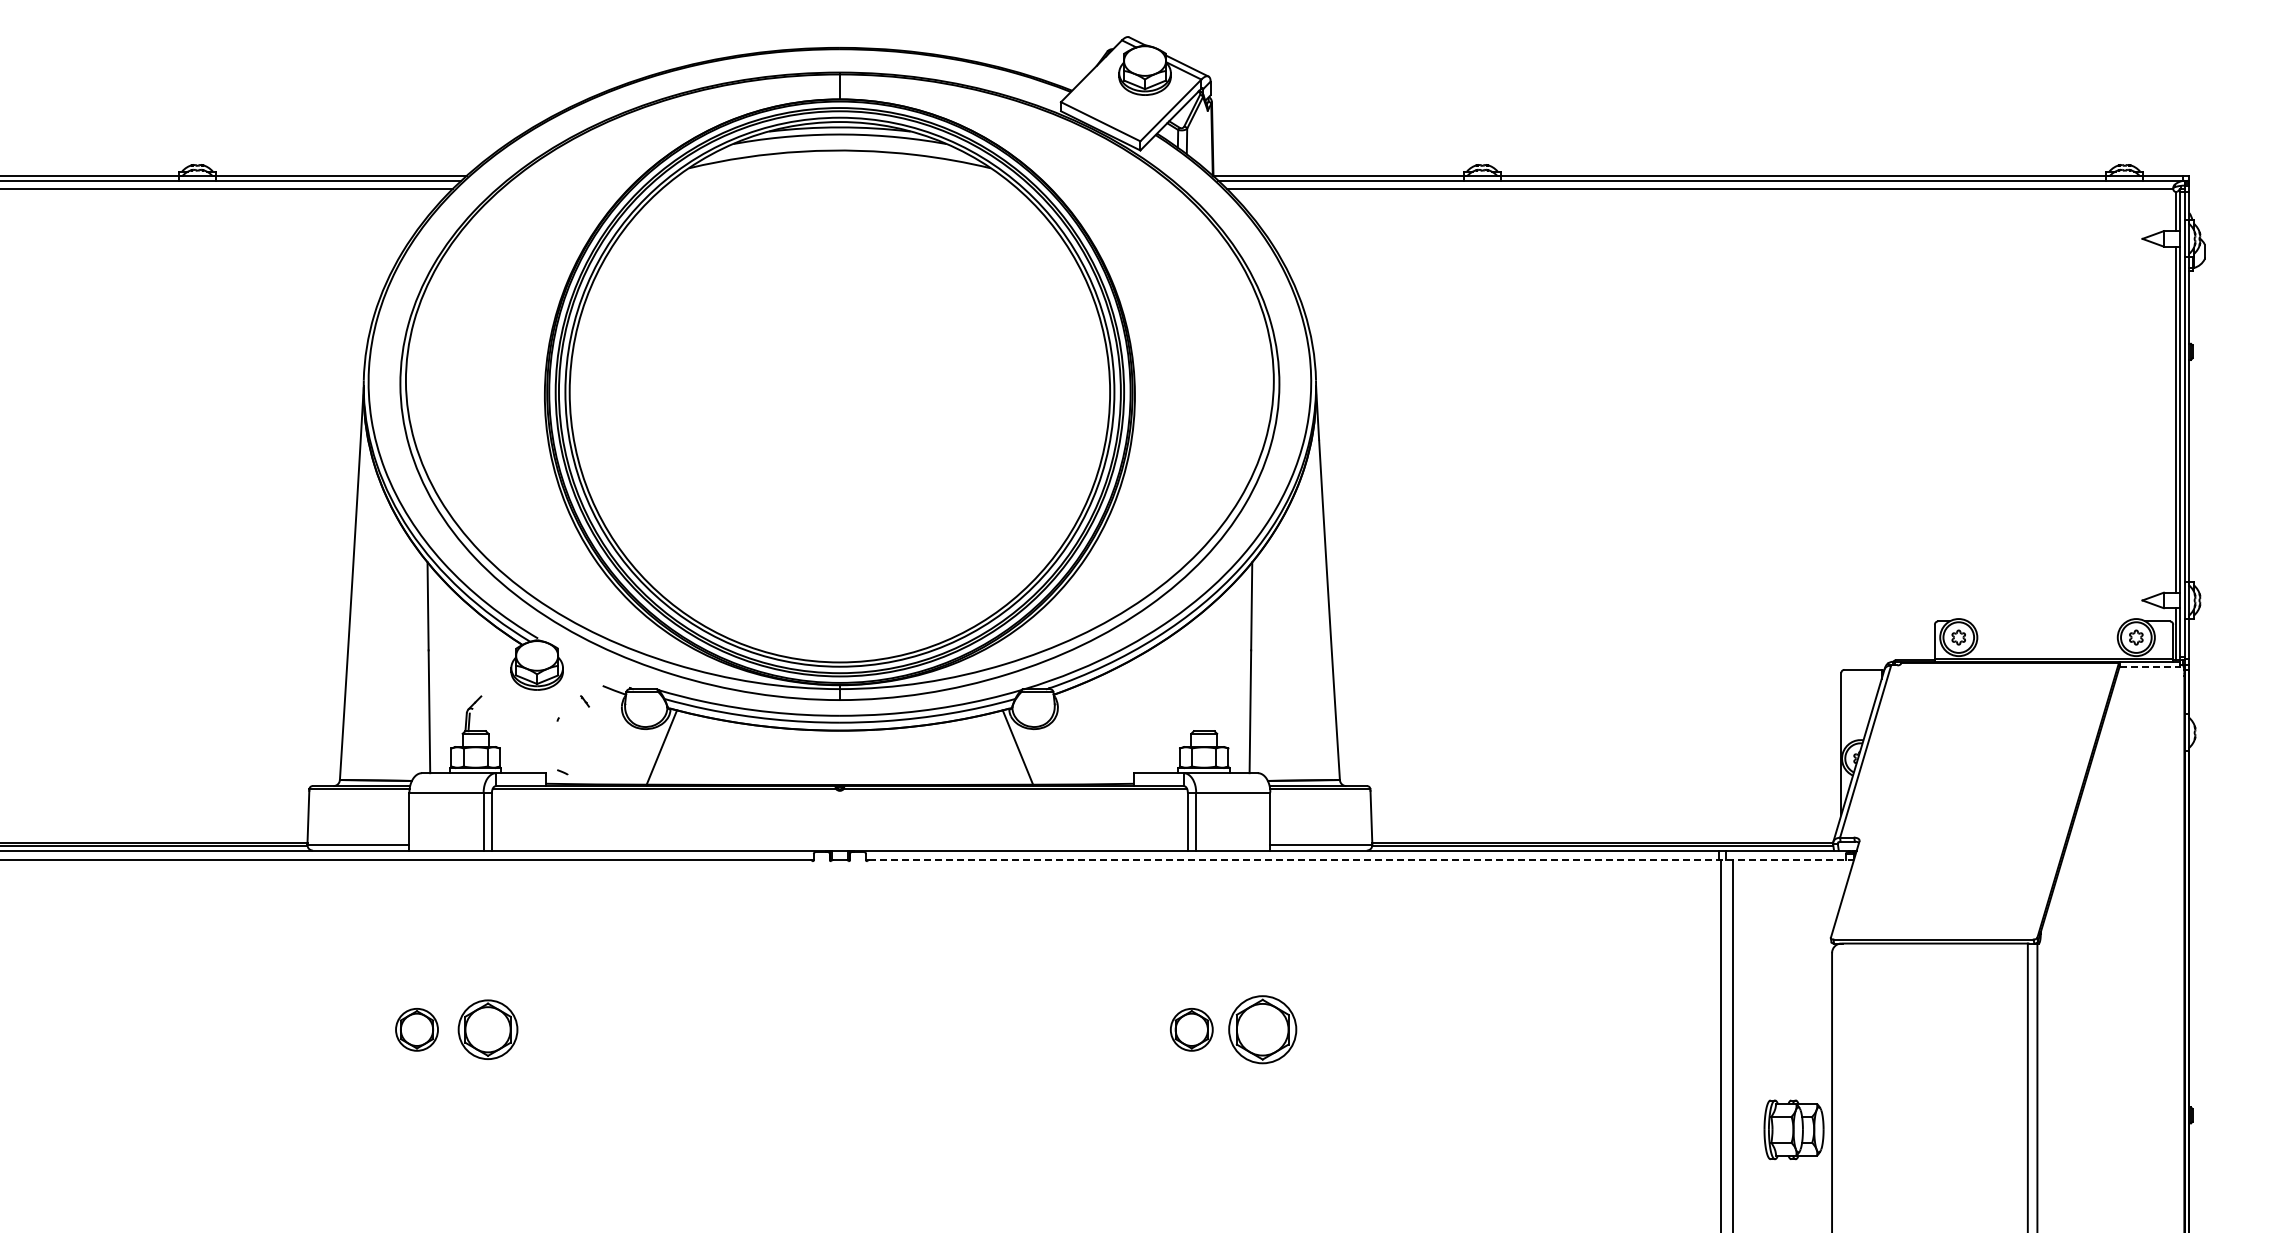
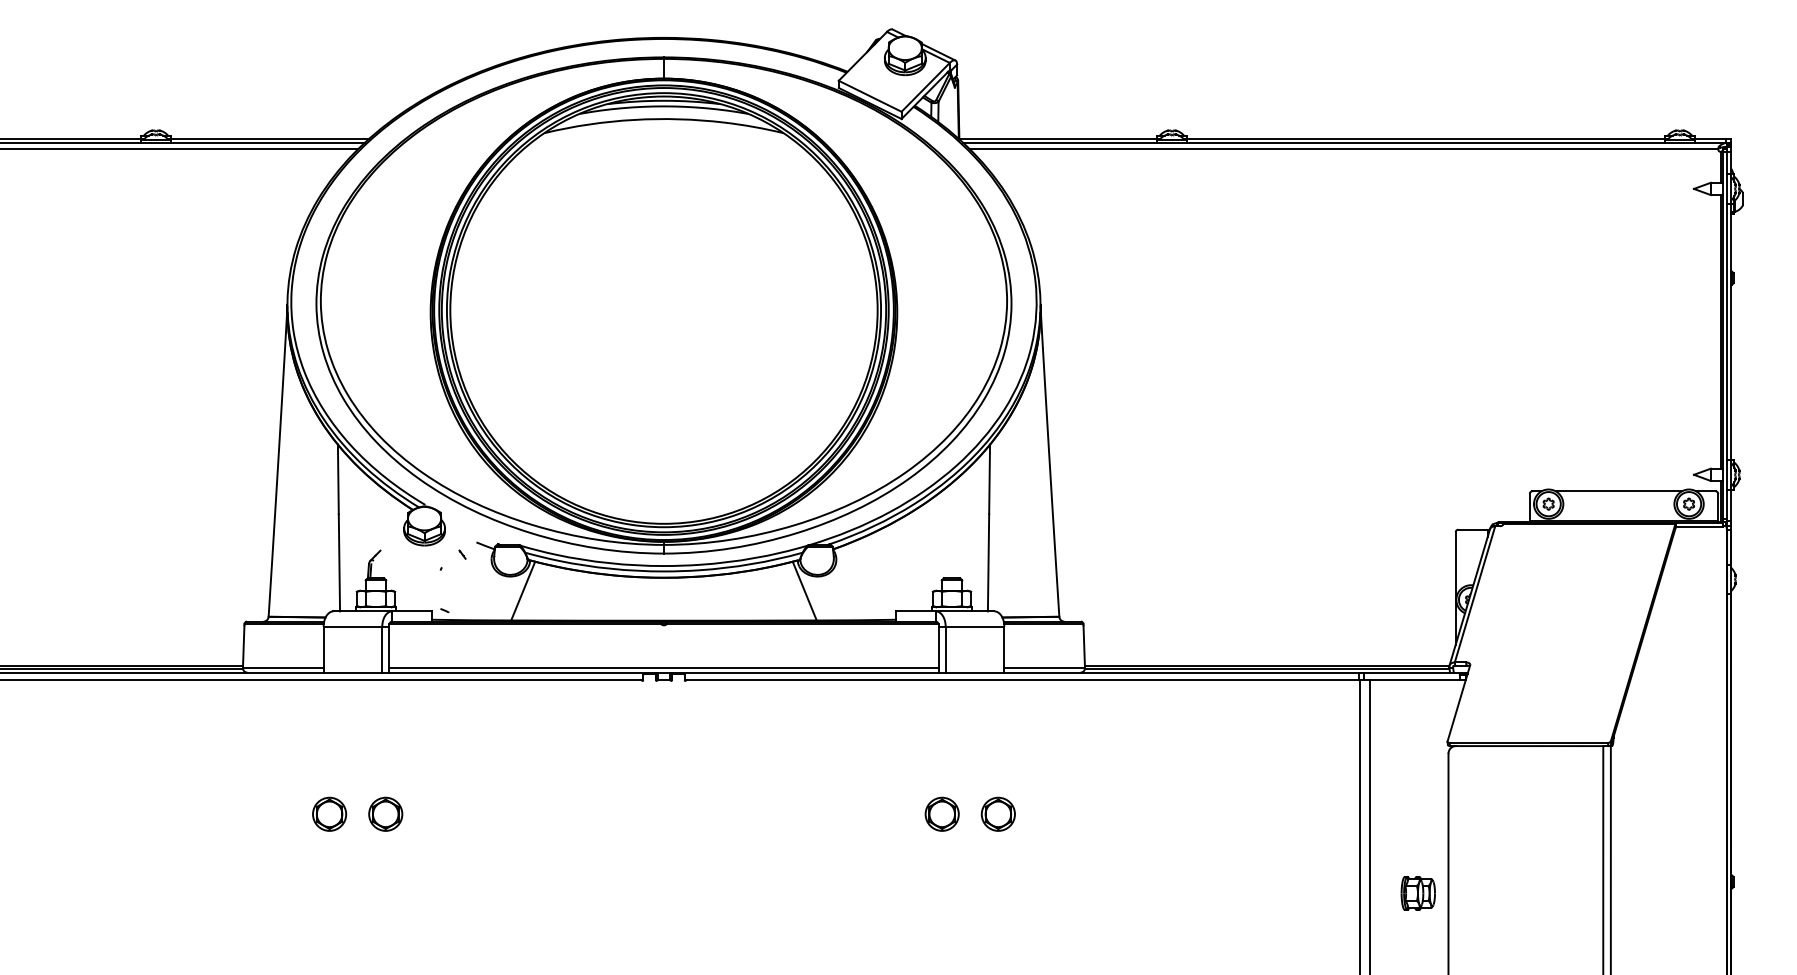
line: (2047, 621) -> (1618, 491), added
line: (2149, 666) -> (1699, 527), dashed -> solid
line: (839, 844) -> (663, 667), added
line: (1361, 860) -> (1076, 680), dashed -> solid
part: (487, 1029) -> (385, 814), size x0.71
part: (1262, 1029) -> (998, 814), size x0.62
part: (1793, 1129) -> (1417, 893), size x0.71

